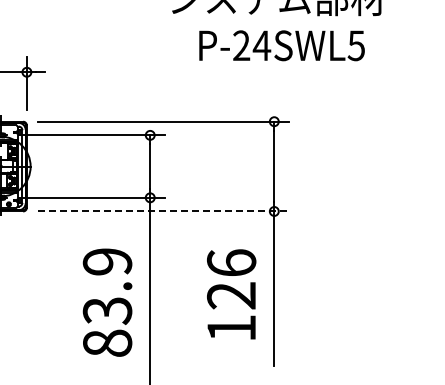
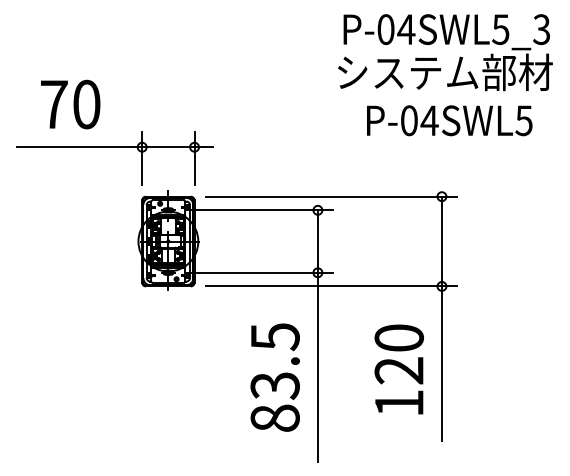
text: (240, 45) -> (408, 120), P-24SWL5 -> P-04SWL5
line: (163, 211) -> (331, 286), dashed -> solid
text: (106, 262) -> (274, 337), 83.9 -> 83.5
text: (230, 262) -> (398, 337), 126 -> 120

